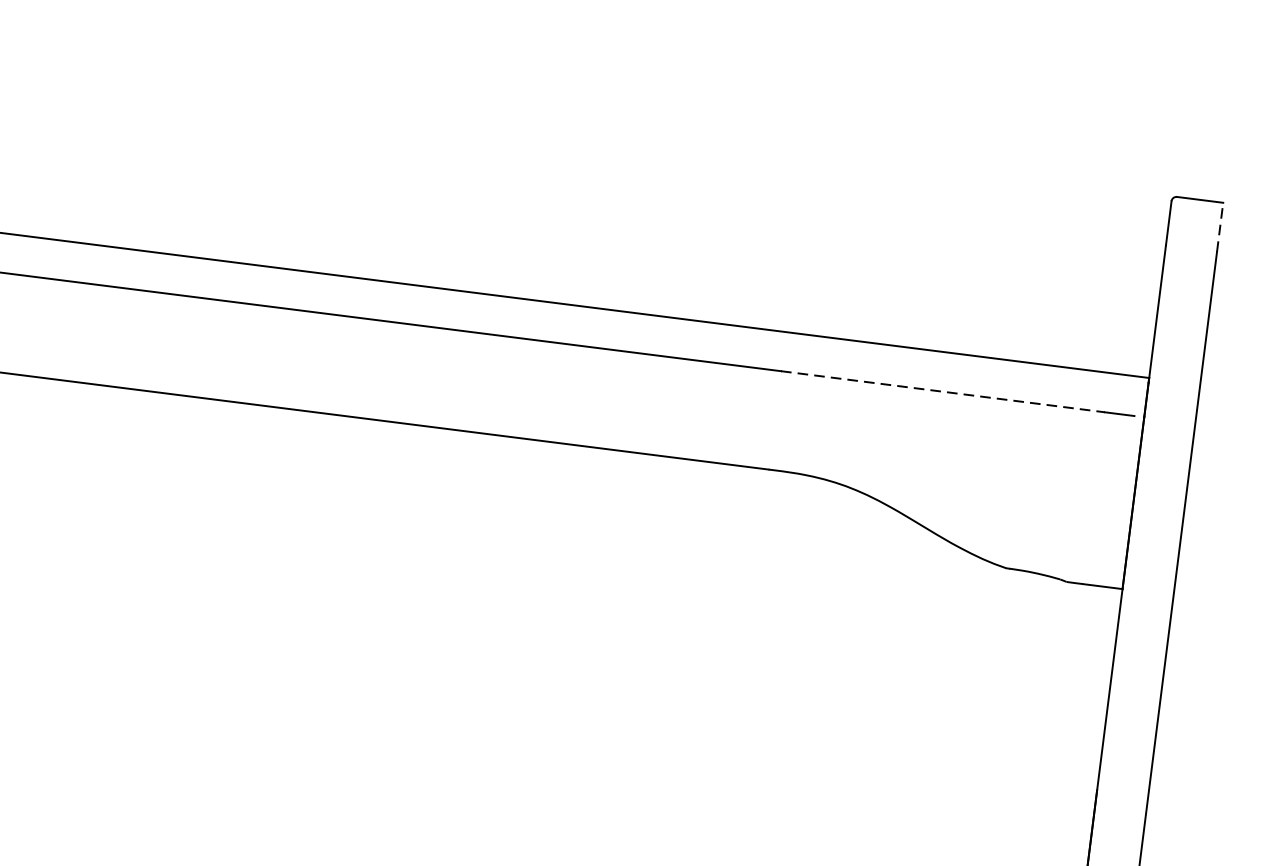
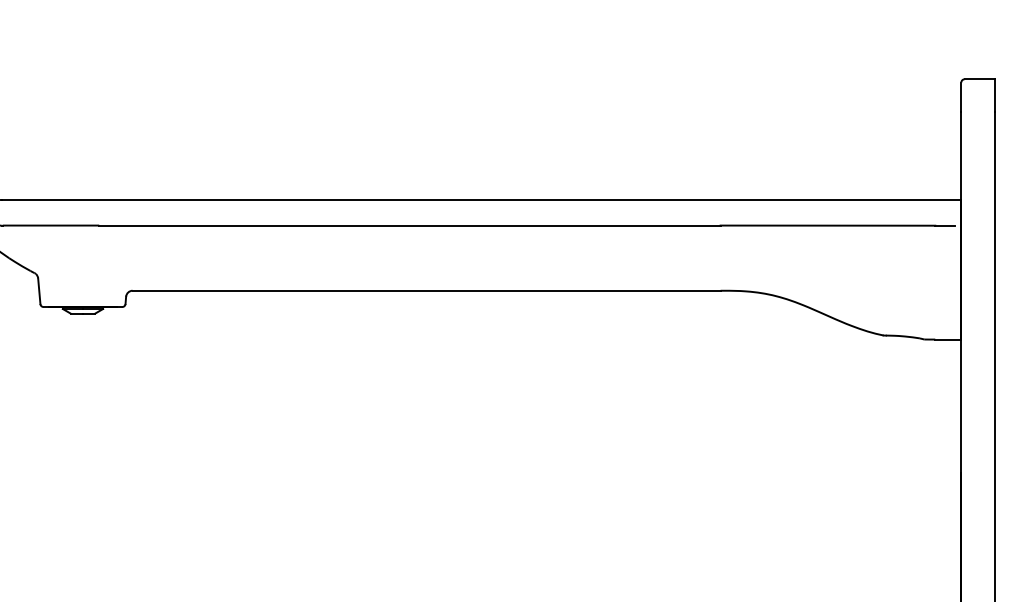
line: (1220, 227) -> (995, 95), dashed -> solid
line: (943, 391) -> (828, 225), dashed -> solid

